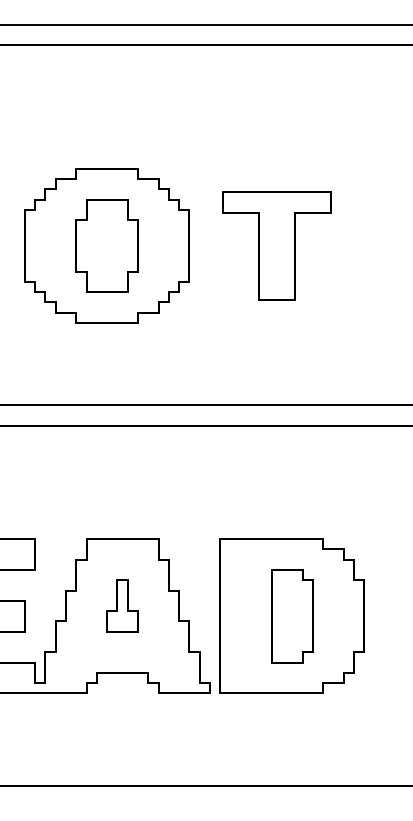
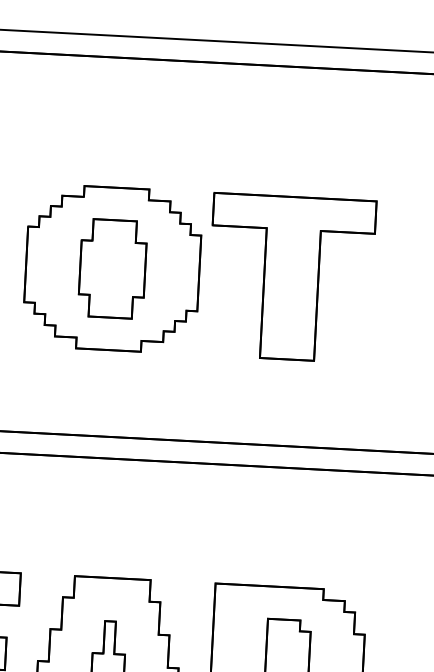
part: (276, 245) -> (290, 277), size x1.43

